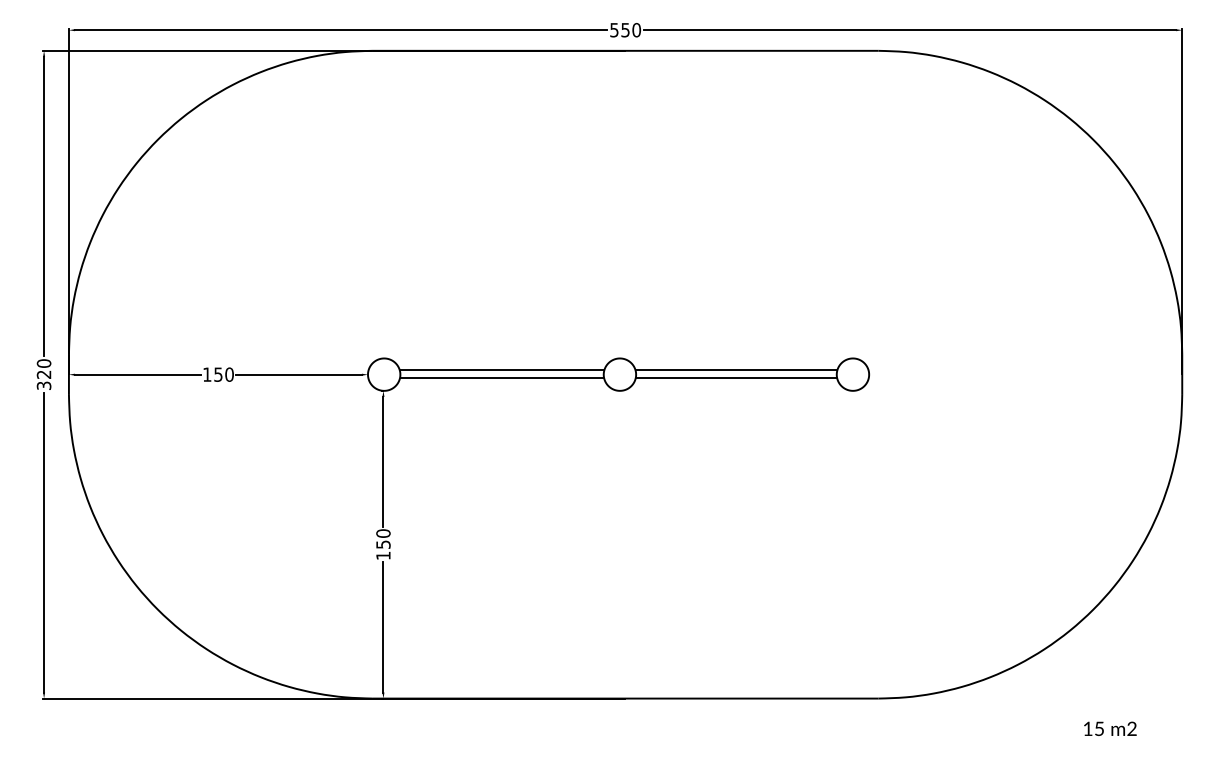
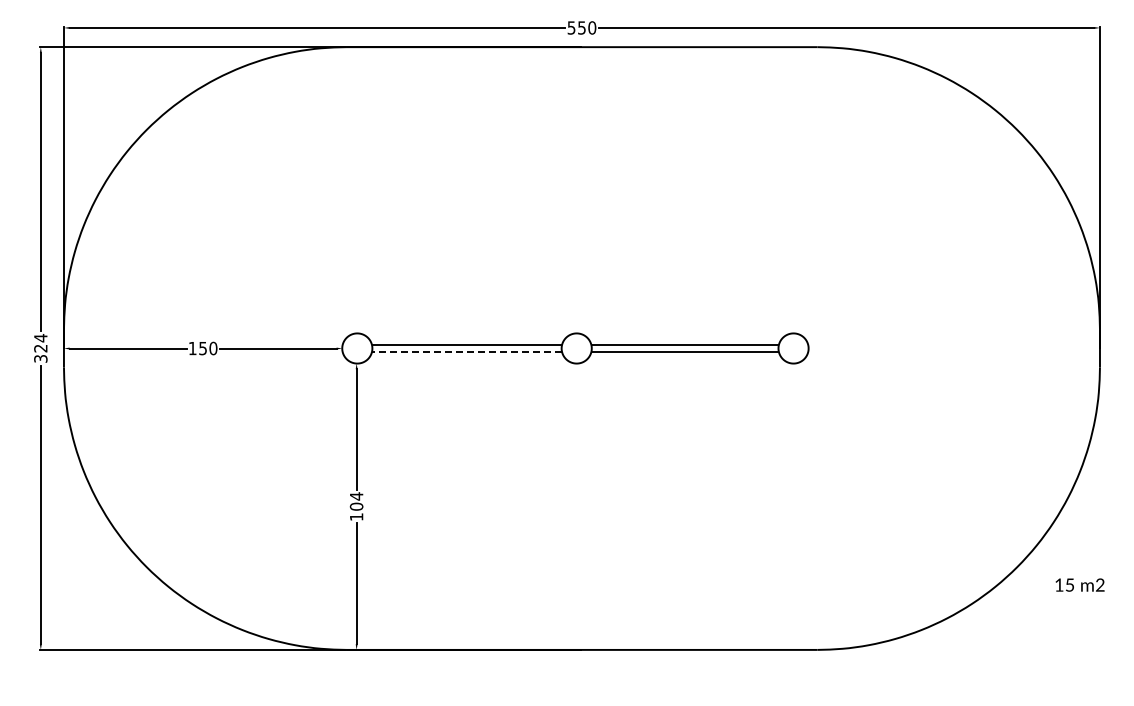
text: (43, 363) -> (40, 338), 320 -> 324
line: (501, 378) -> (466, 352), solid -> dashed
text: (383, 539) -> (356, 501), 150 -> 104
text: (1109, 728) -> (1079, 584), moved

